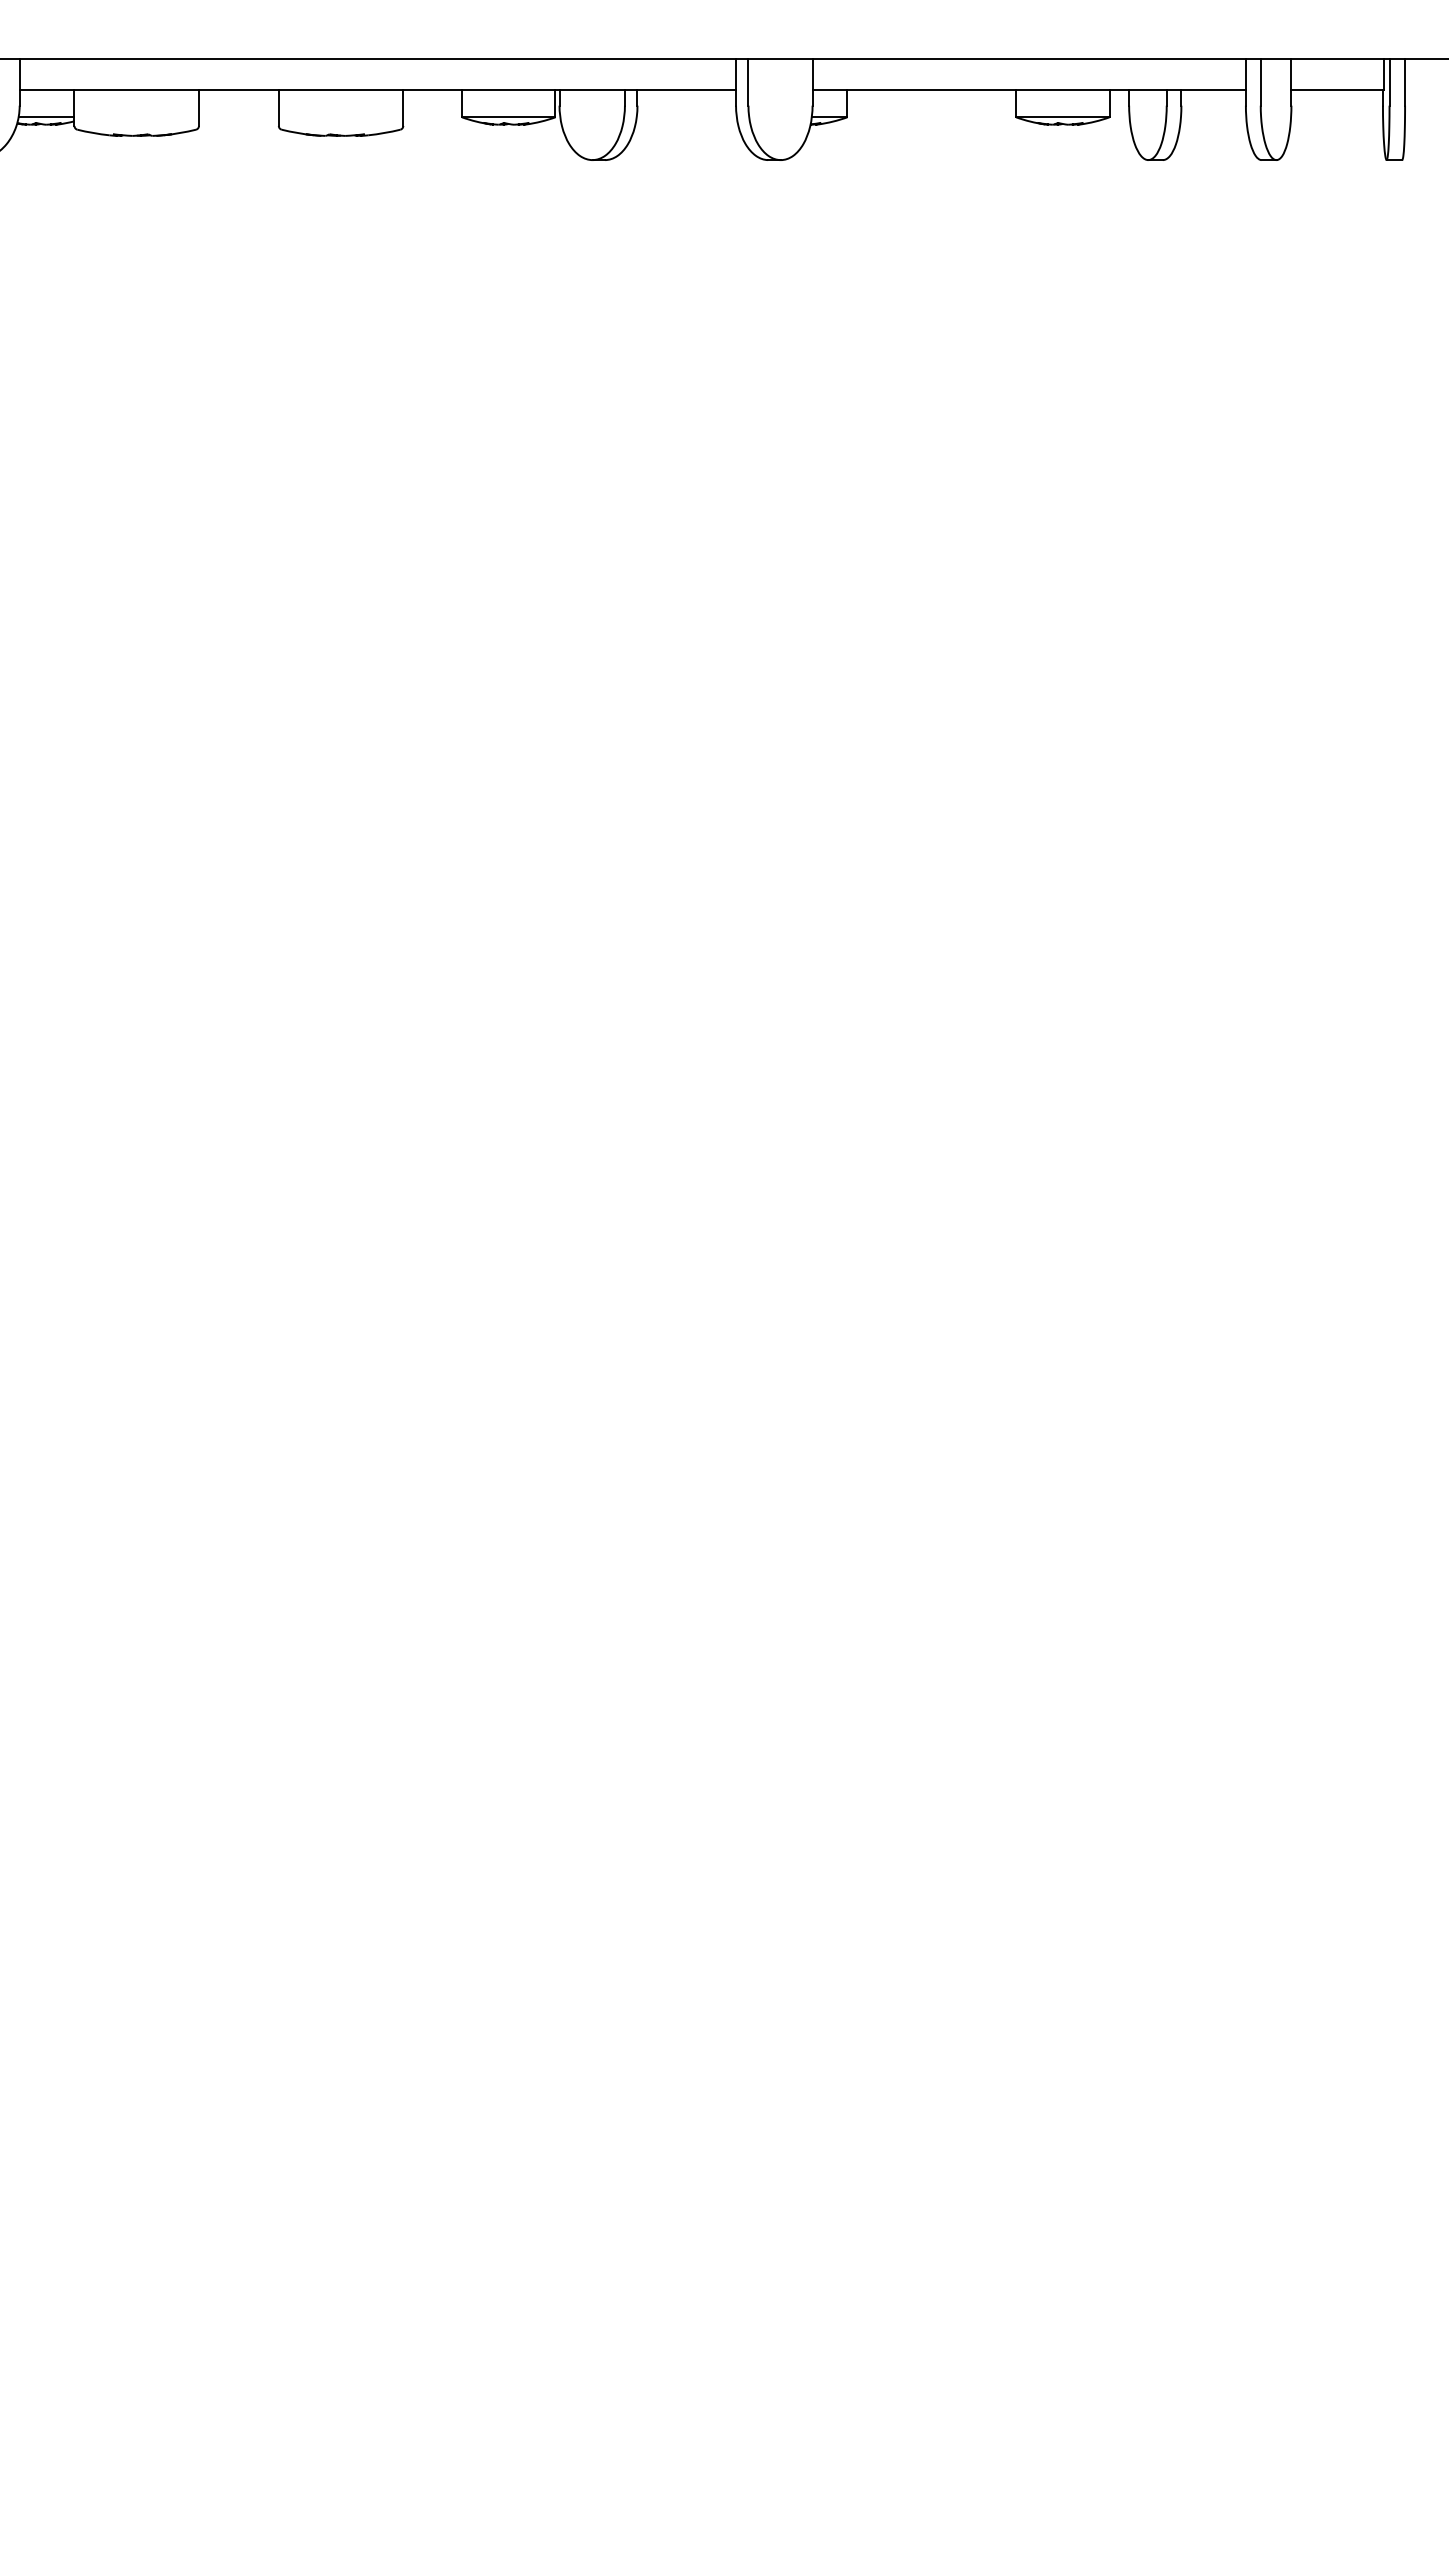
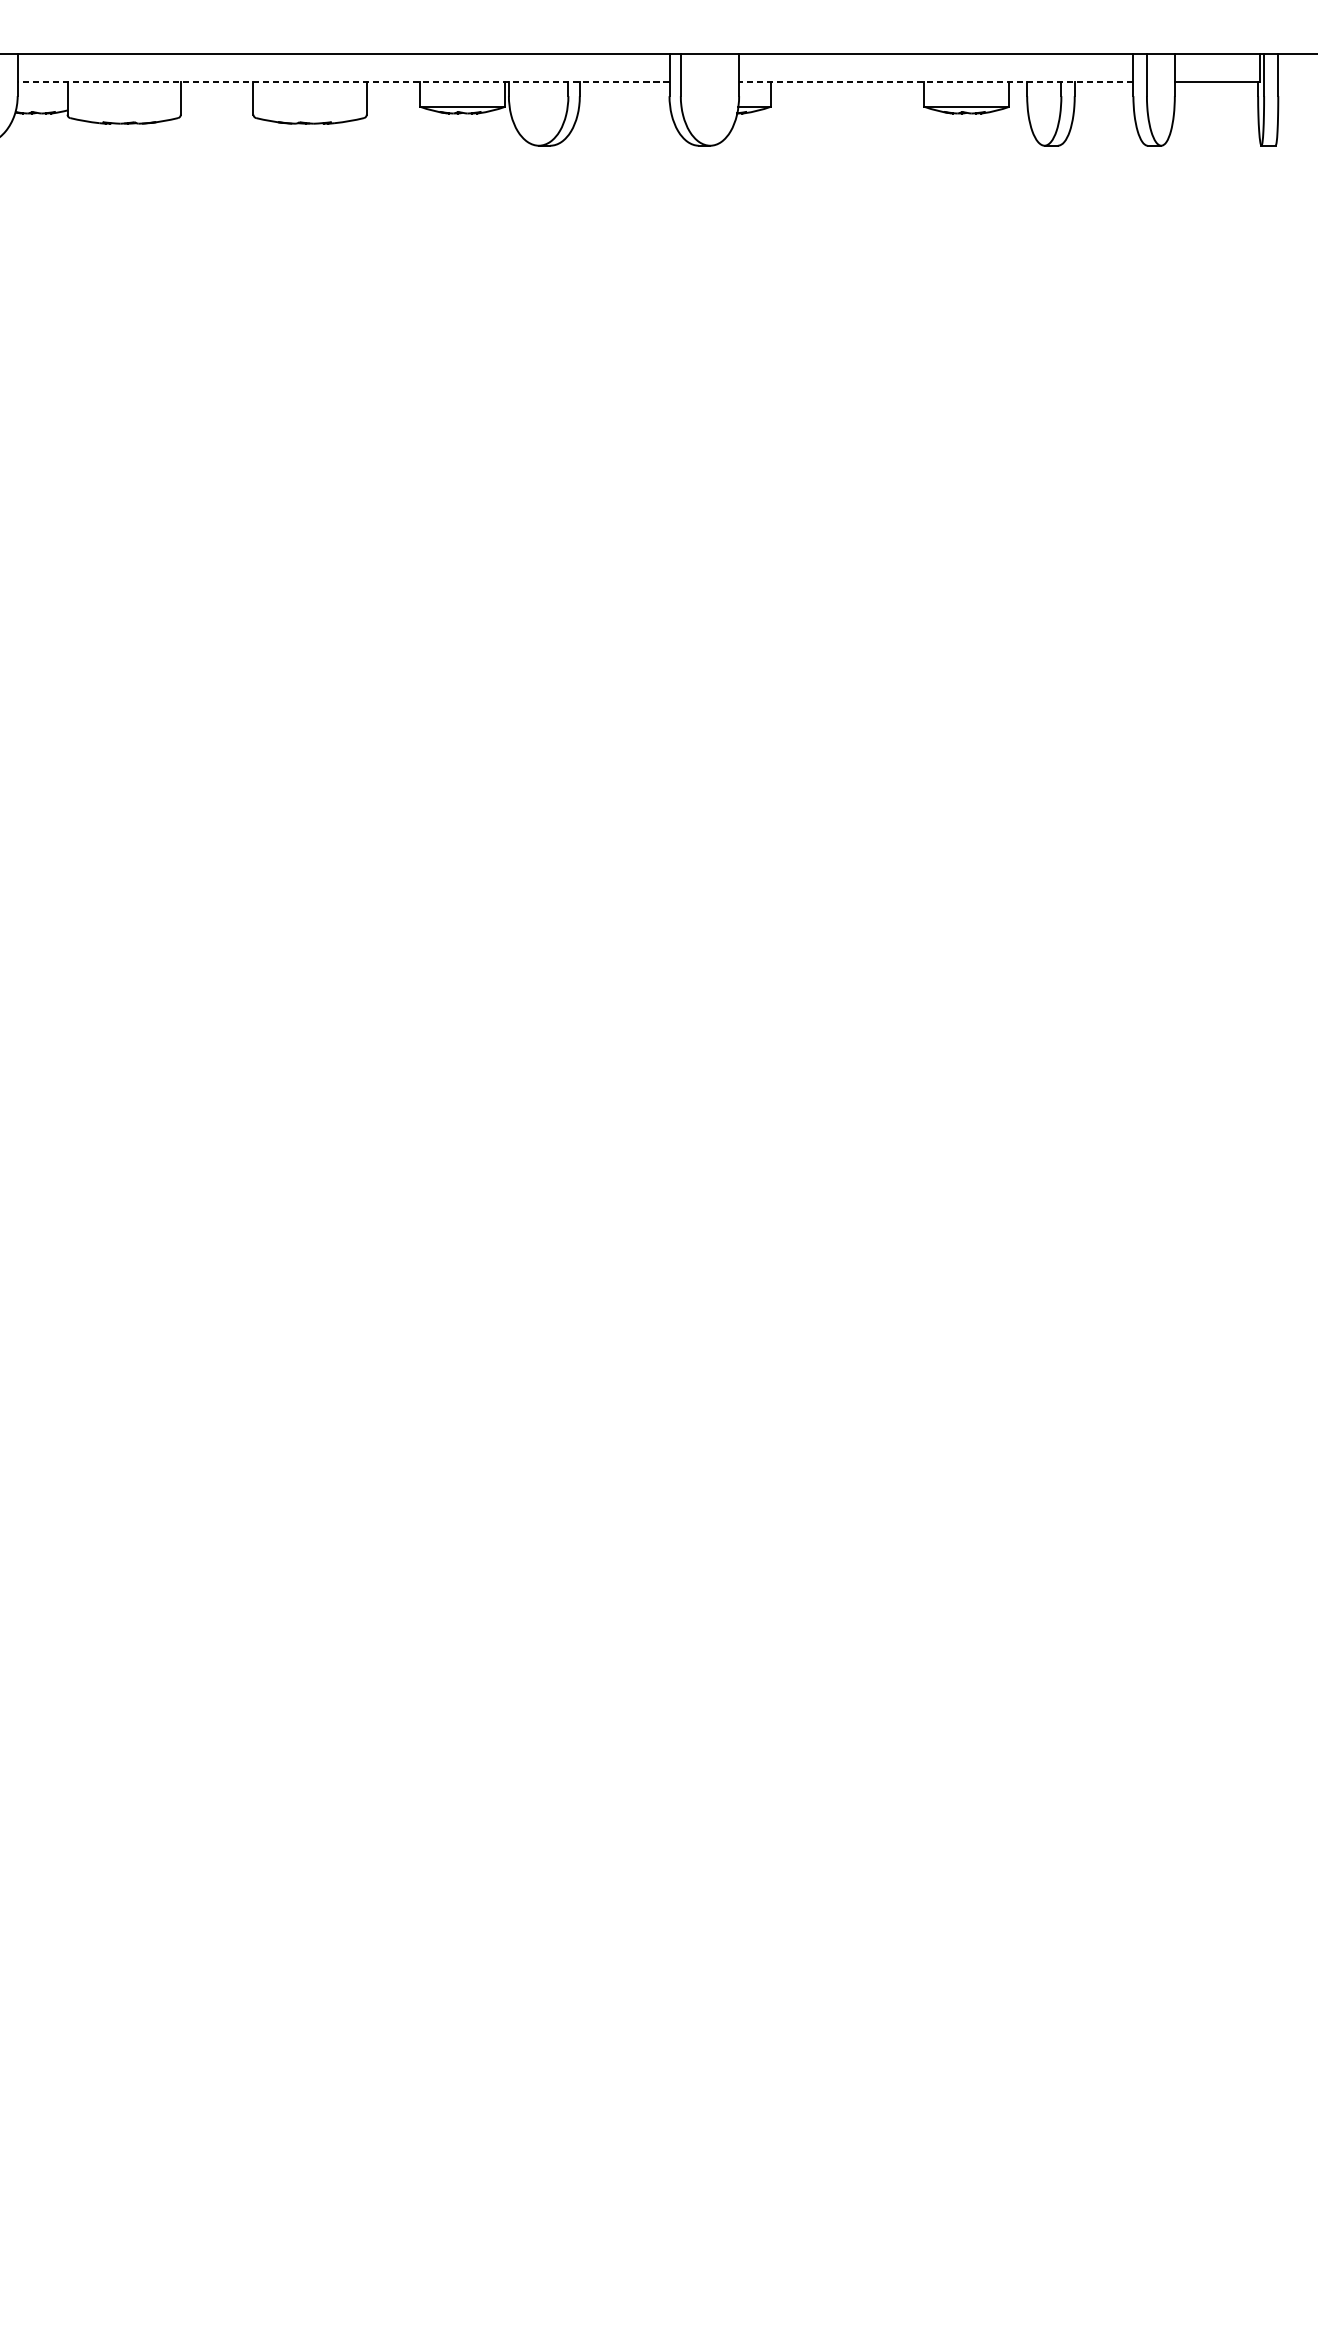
line: (377, 90) -> (343, 82), solid -> dashed
line: (1029, 90) -> (936, 82), solid -> dashed
line: (46, 117) -> (42, 106), removed

